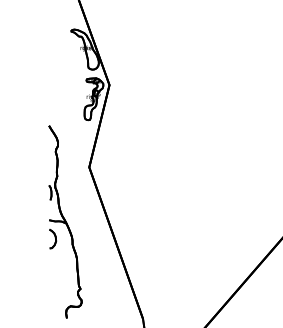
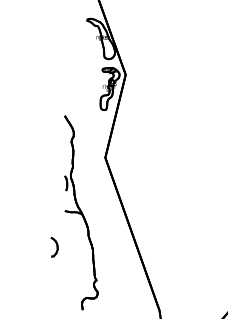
part: (53, 239) -> (55, 247), moved

